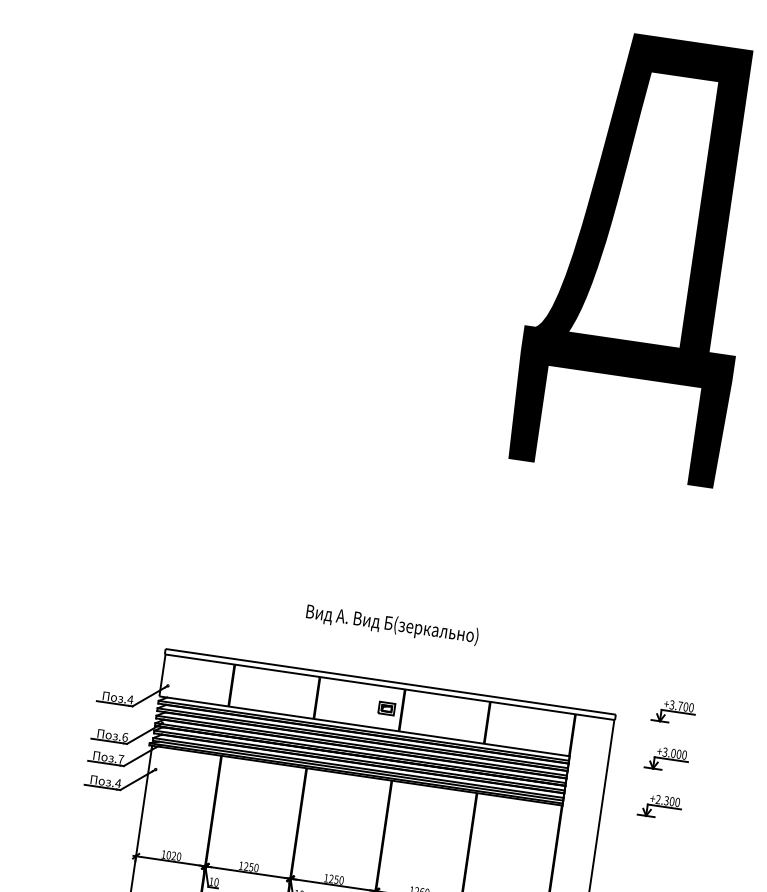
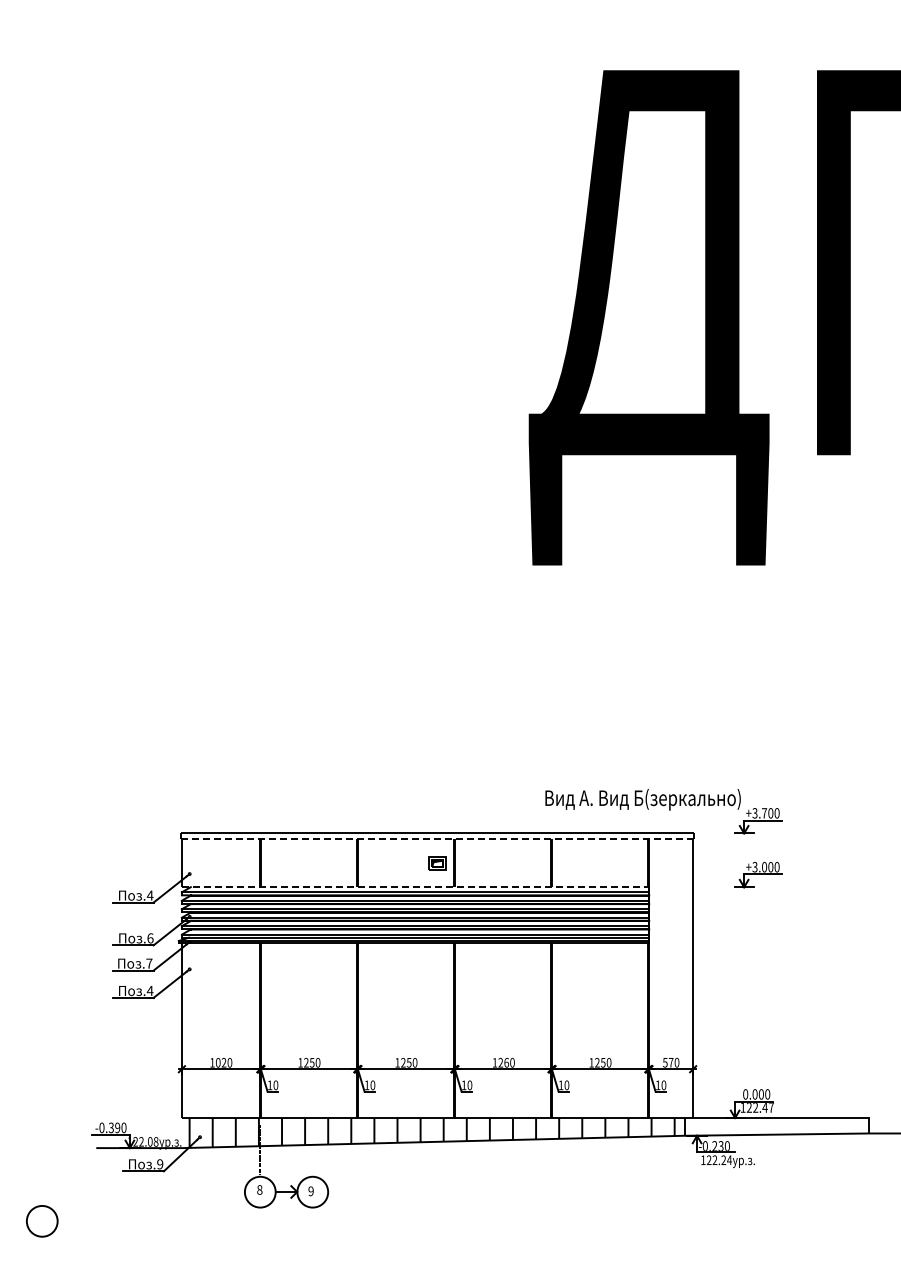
text: (391, 624) -> (642, 799), moved
line: (390, 687) -> (438, 839), solid -> dashed
line: (364, 726) -> (415, 887), solid -> dashed
part: (660, 806) -> (758, 928), removed

